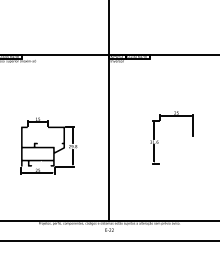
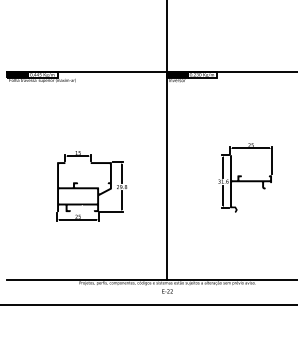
fill: (117, 56) -> (177, 74), added
fill: (176, 143) -> (251, 183), added

